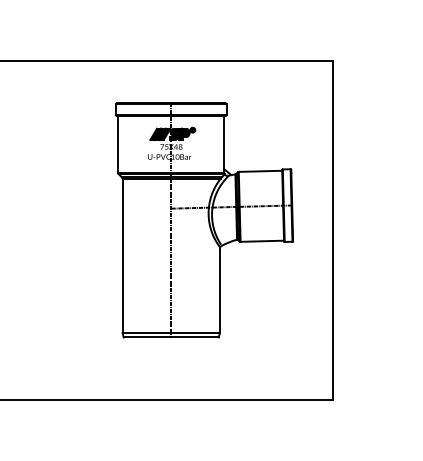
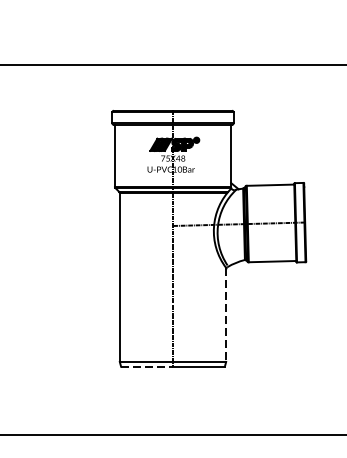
line: (219, 290) -> (225, 315), solid -> dashed
line: (147, 337) -> (147, 366), solid -> dashed

